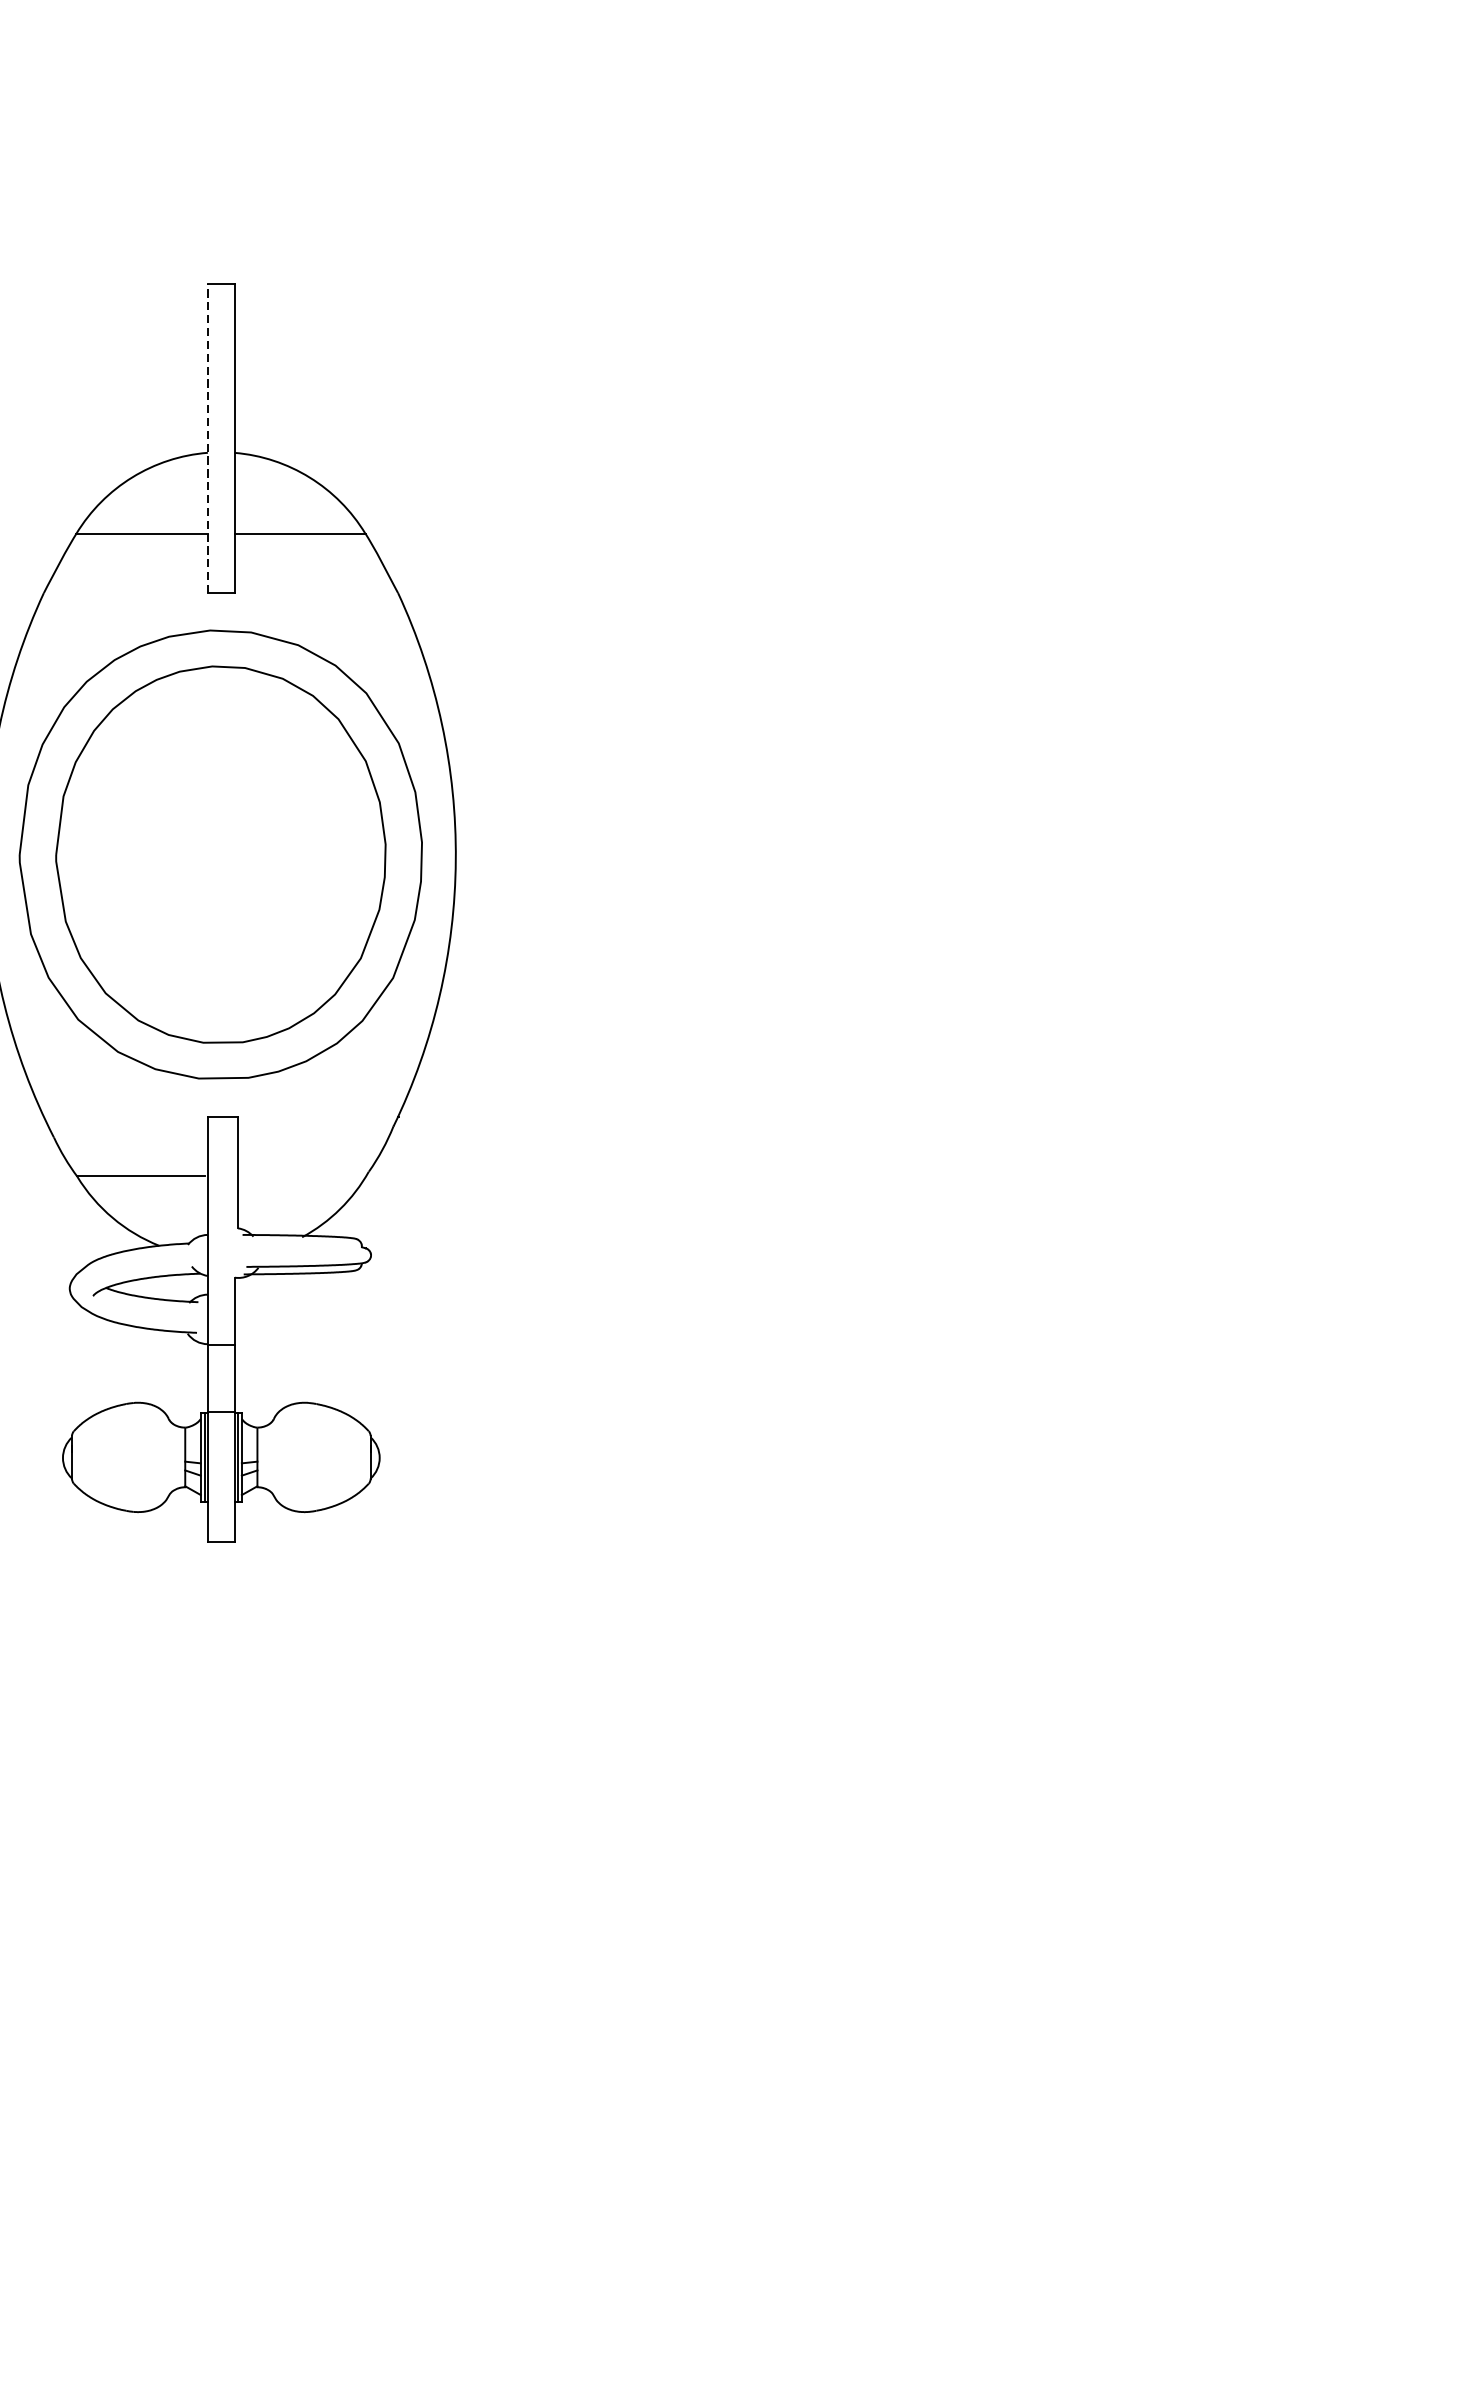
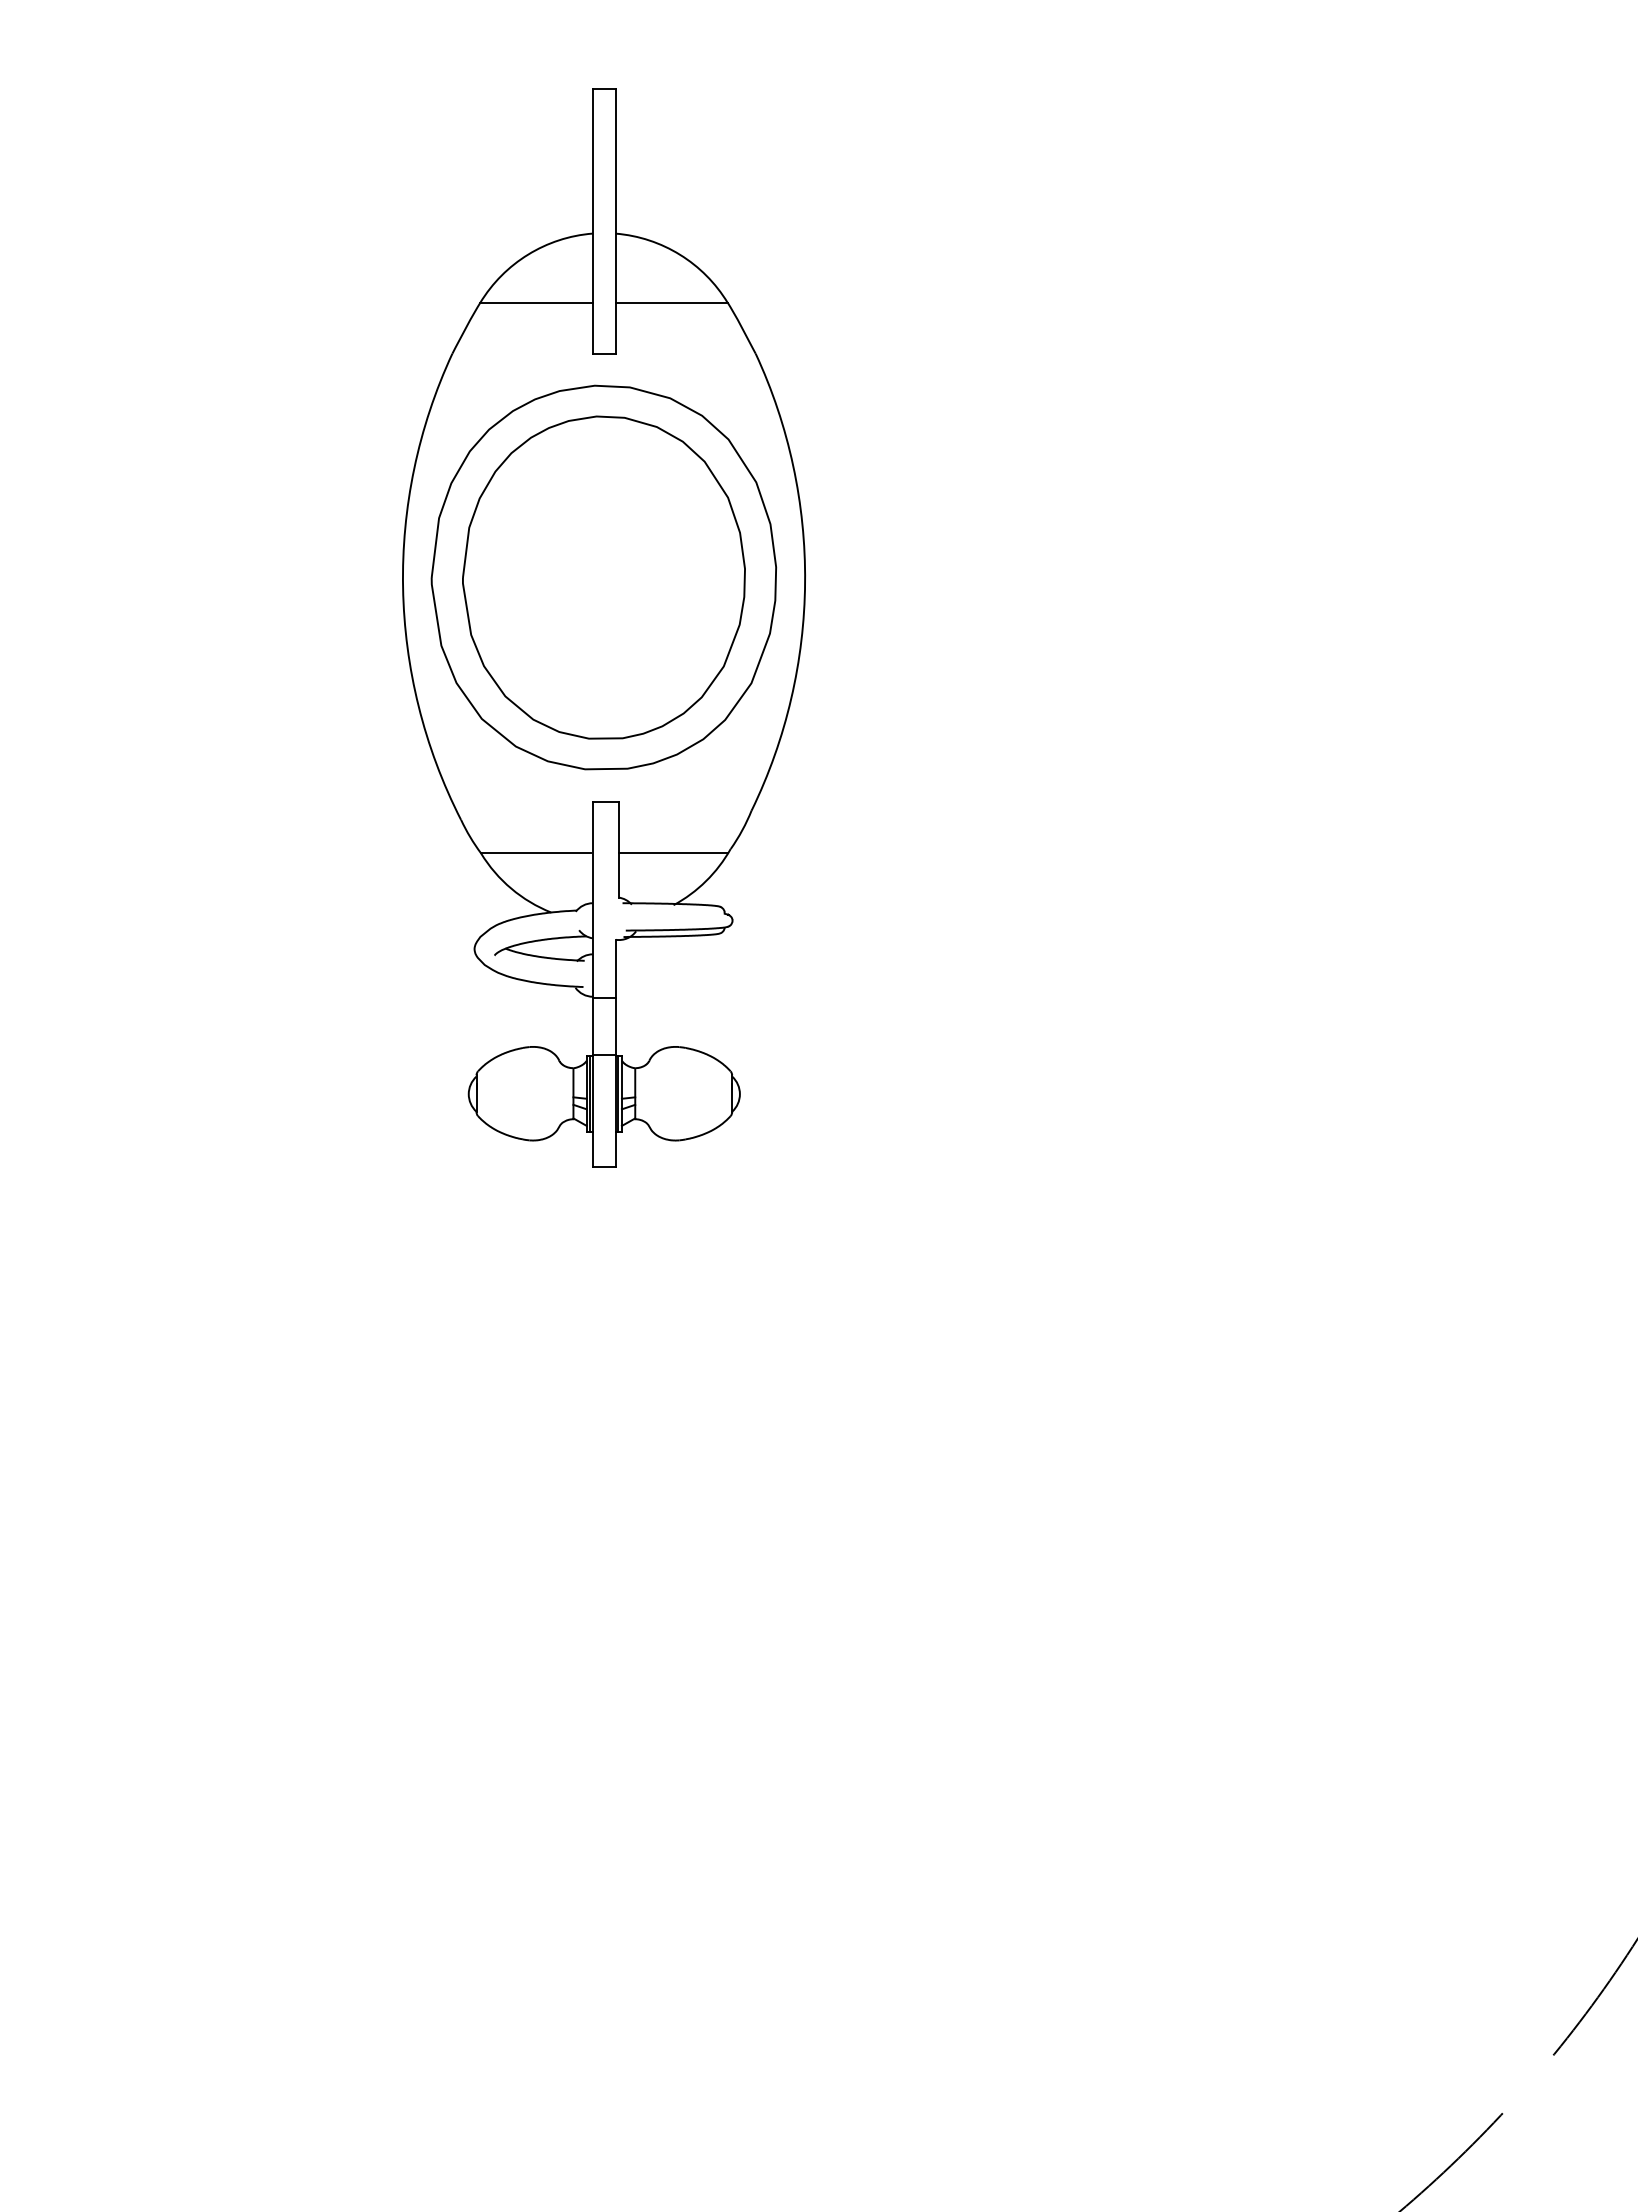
line: (207, 438) -> (592, 221), dashed -> solid
line: (302, 1176) -> (673, 853), added

